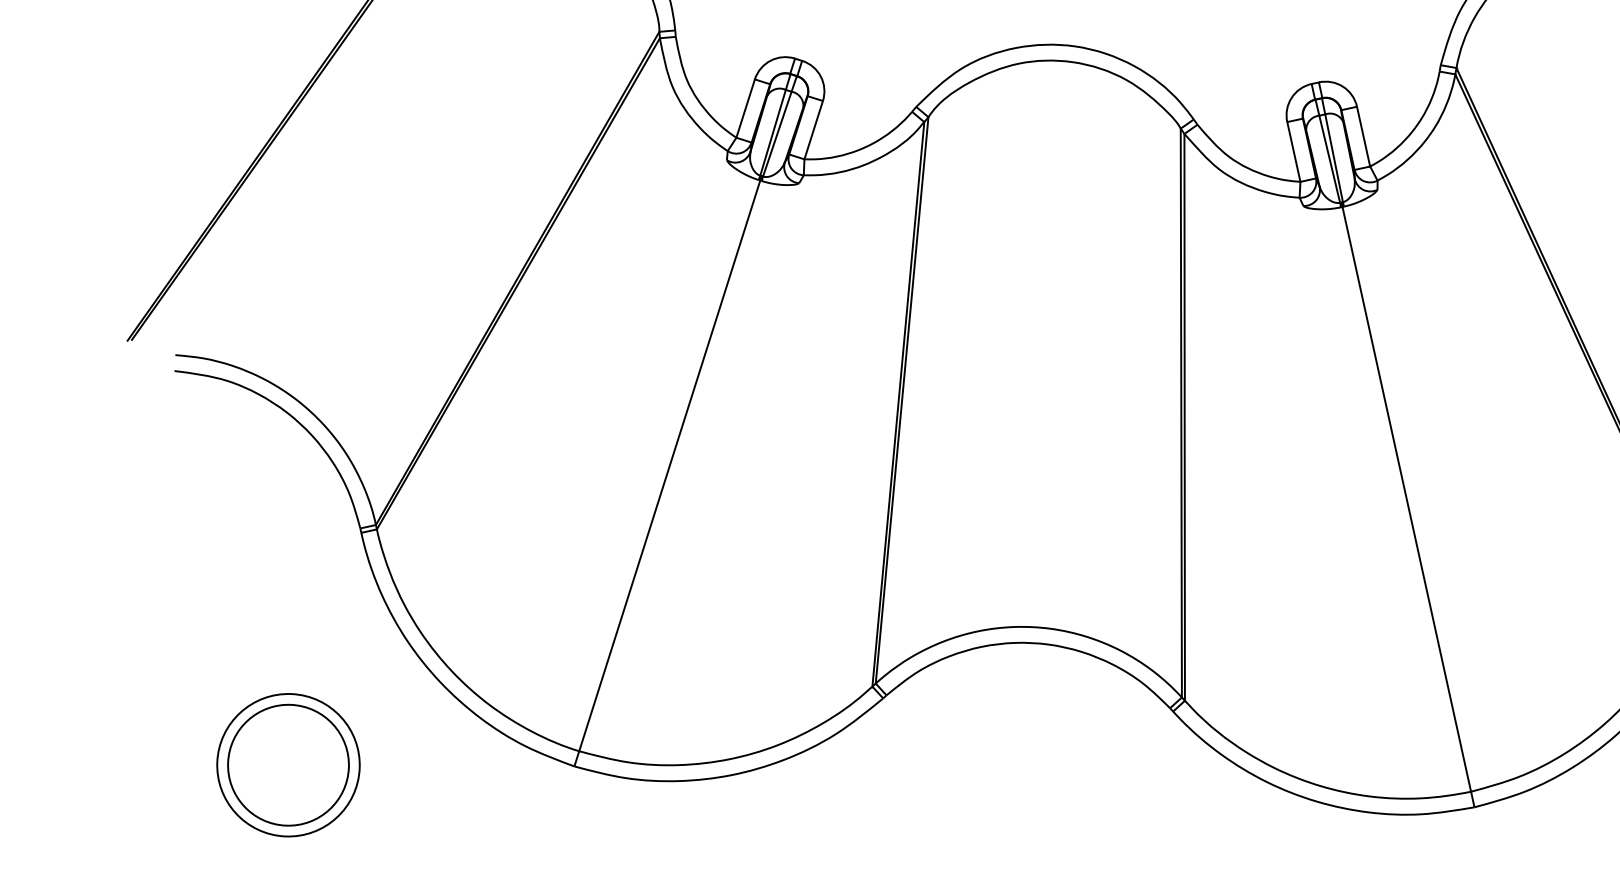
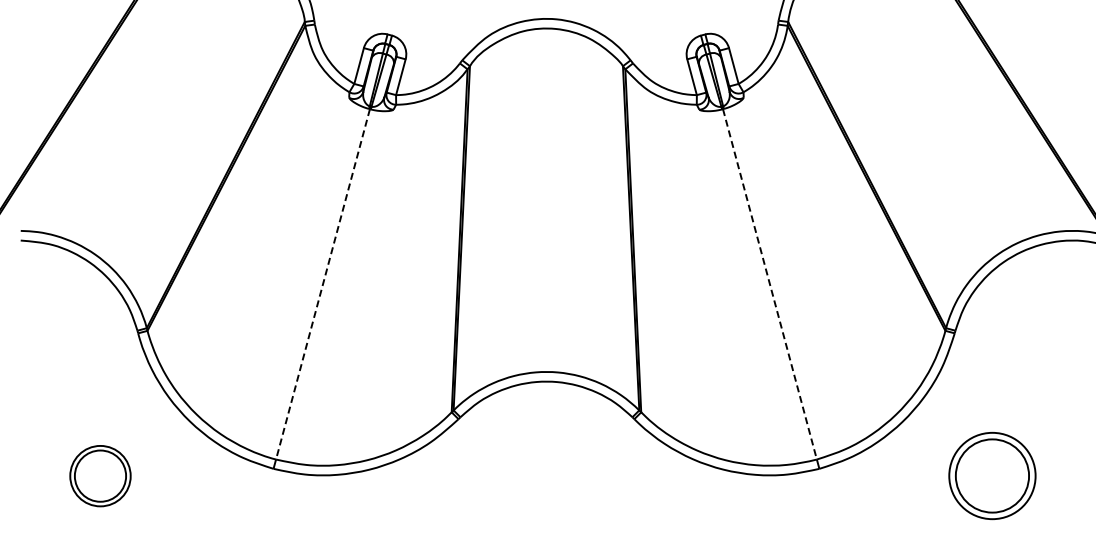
line: (668, 466) -> (322, 284), solid -> dashed
line: (1407, 499) -> (770, 284), solid -> dashed
part: (288, 766) -> (100, 476), size x0.7

